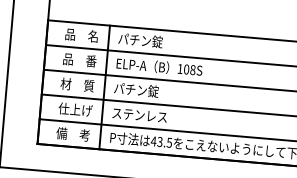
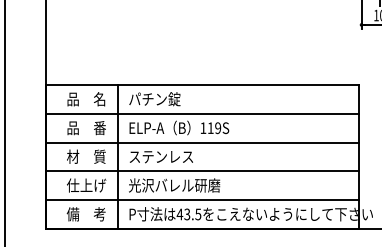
text: (189, 70) -> (214, 128), 108S -> 119S
text: (141, 90) -> (160, 156), パチン錠 -> ステンレス
text: (151, 116) -> (174, 185), ステンレス -> 光沢バレル研磨

